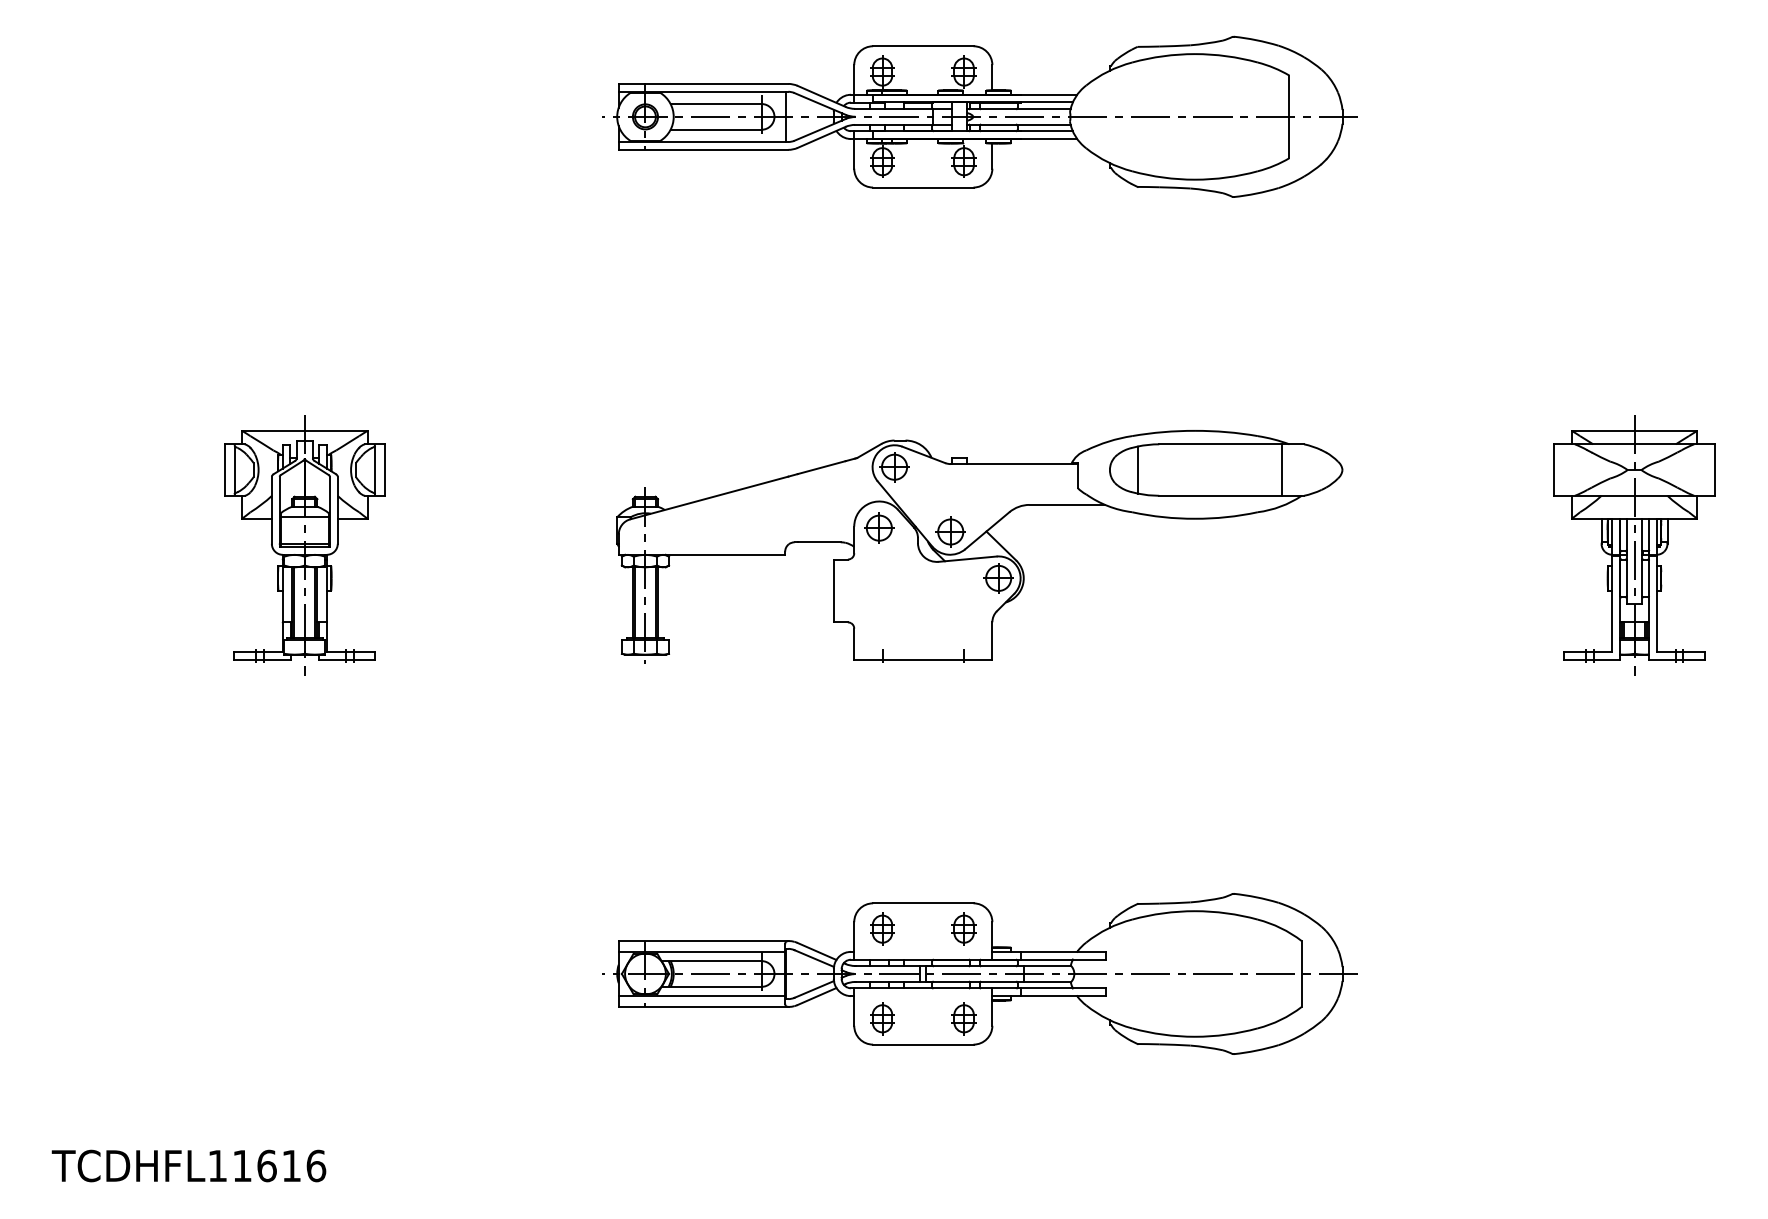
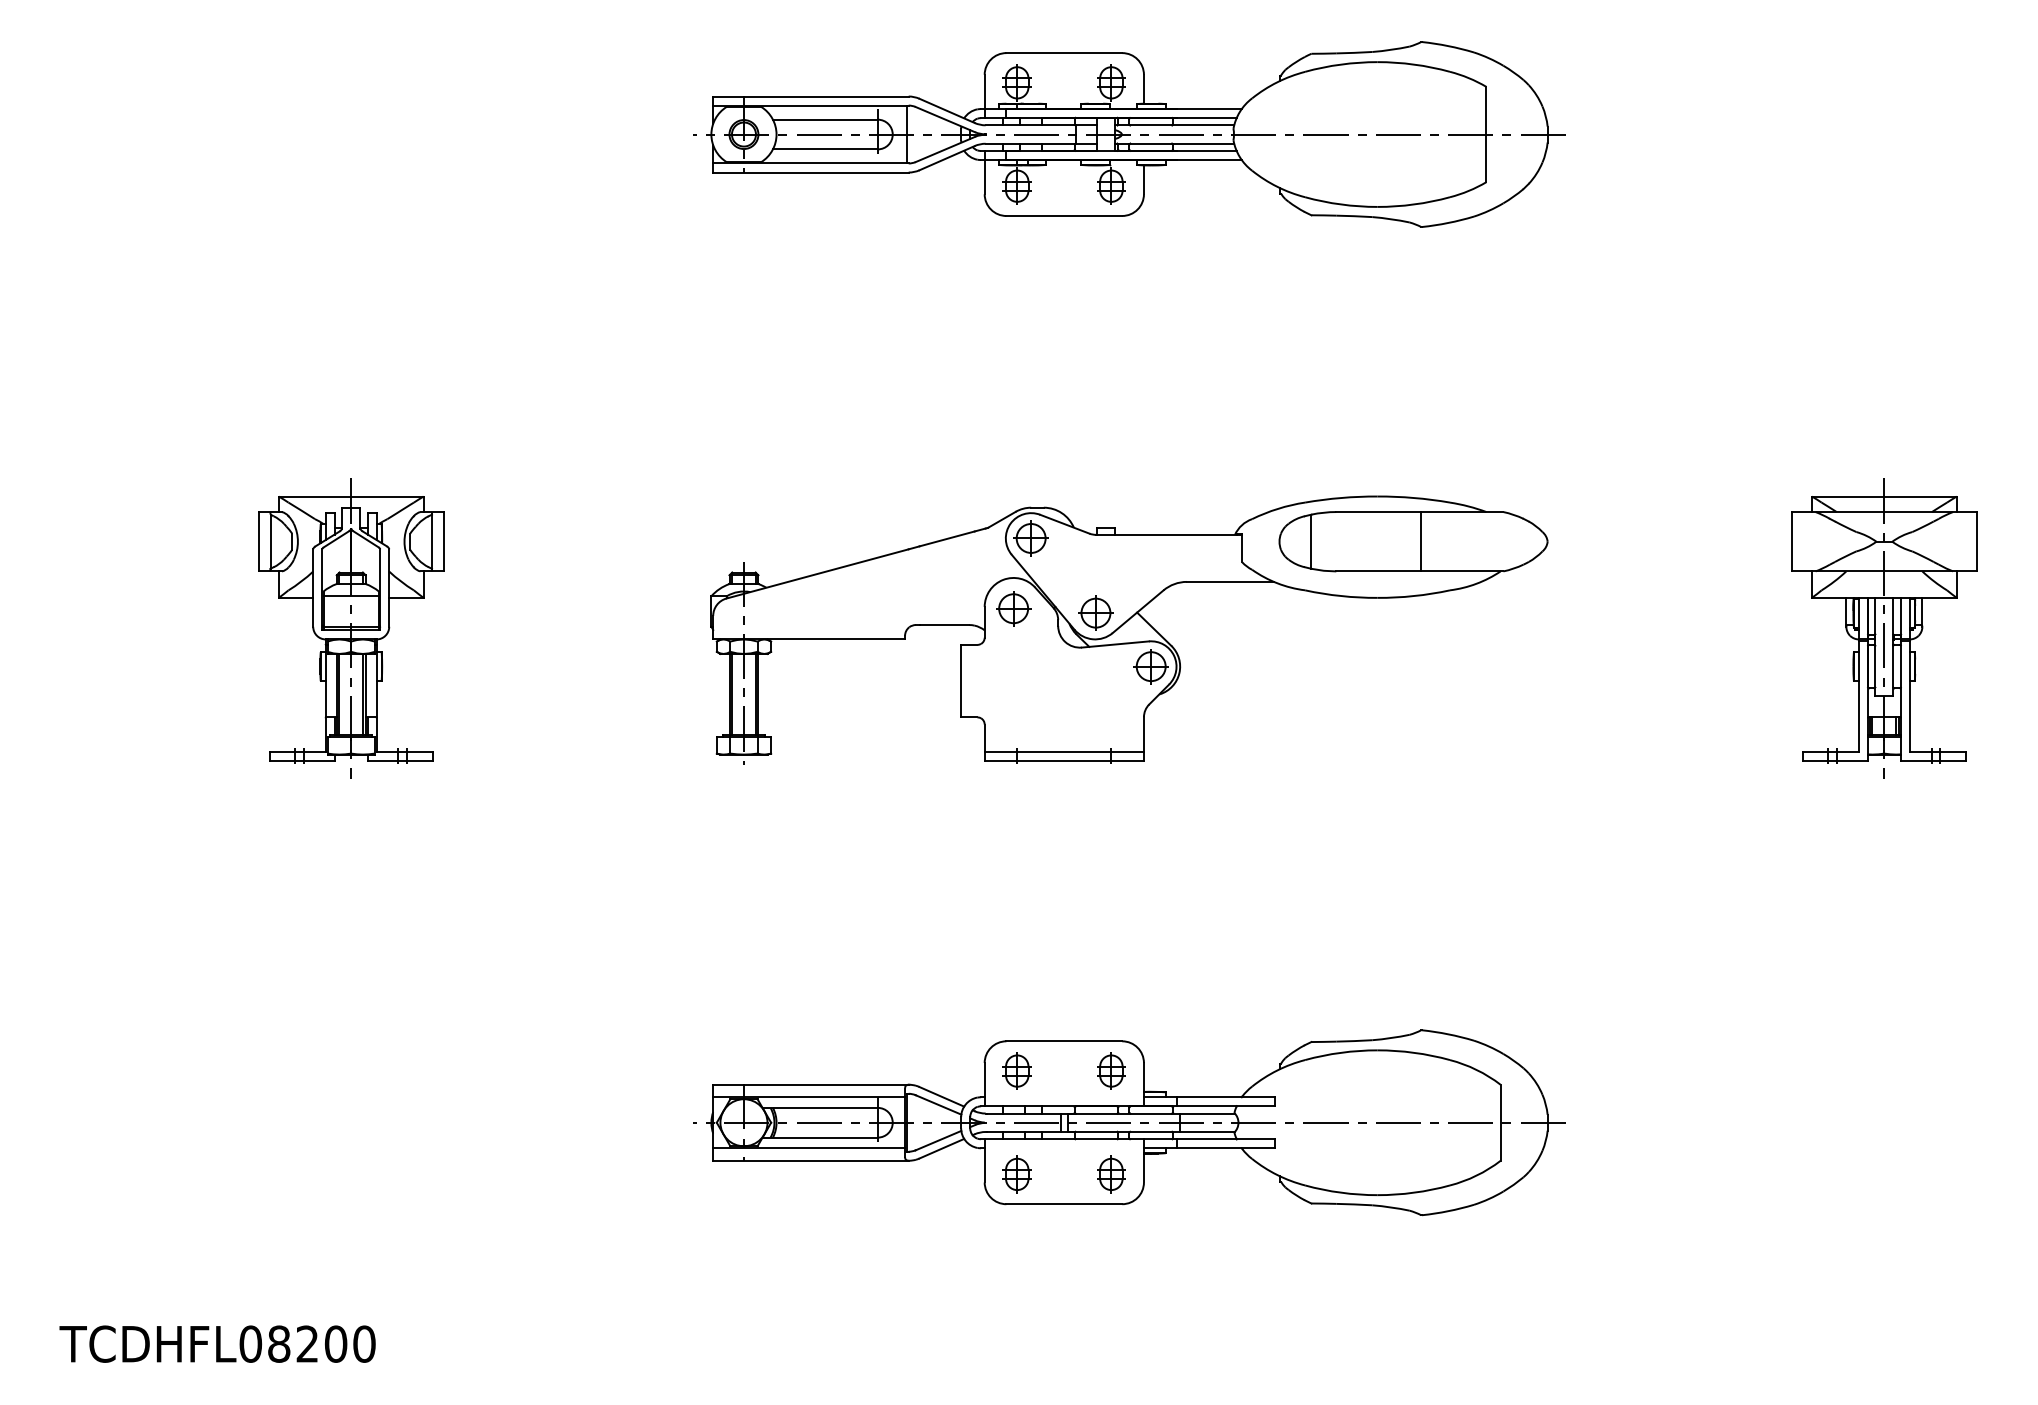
line: (1282, 469) -> (1421, 541), moved
line: (922, 651) -> (1063, 751), added
text: (266, 1165) -> (307, 1343), TCDHFL11616 -> TCDHFL08200

